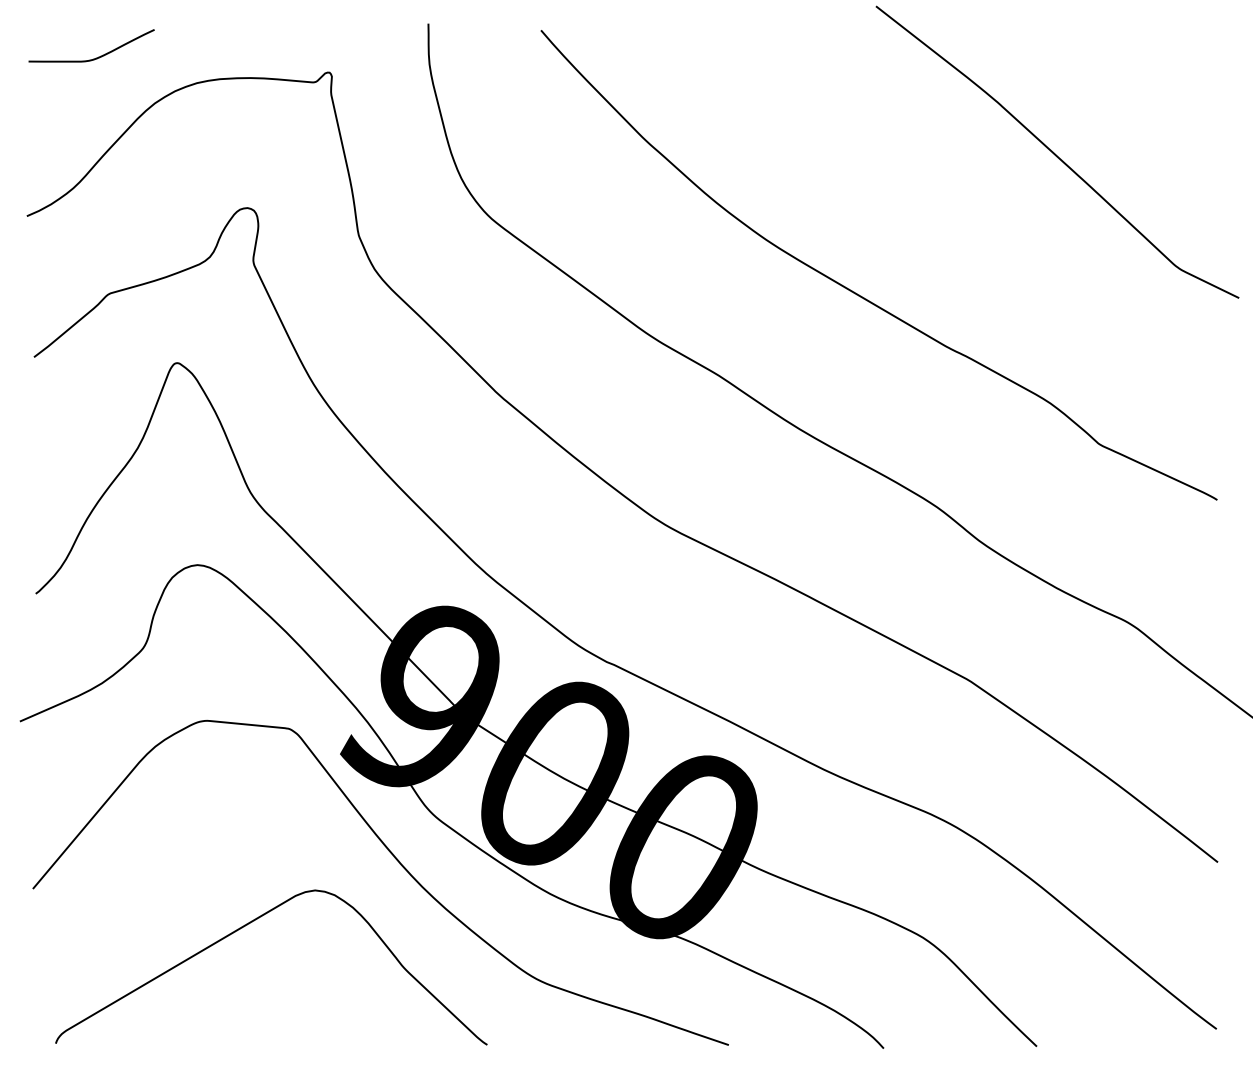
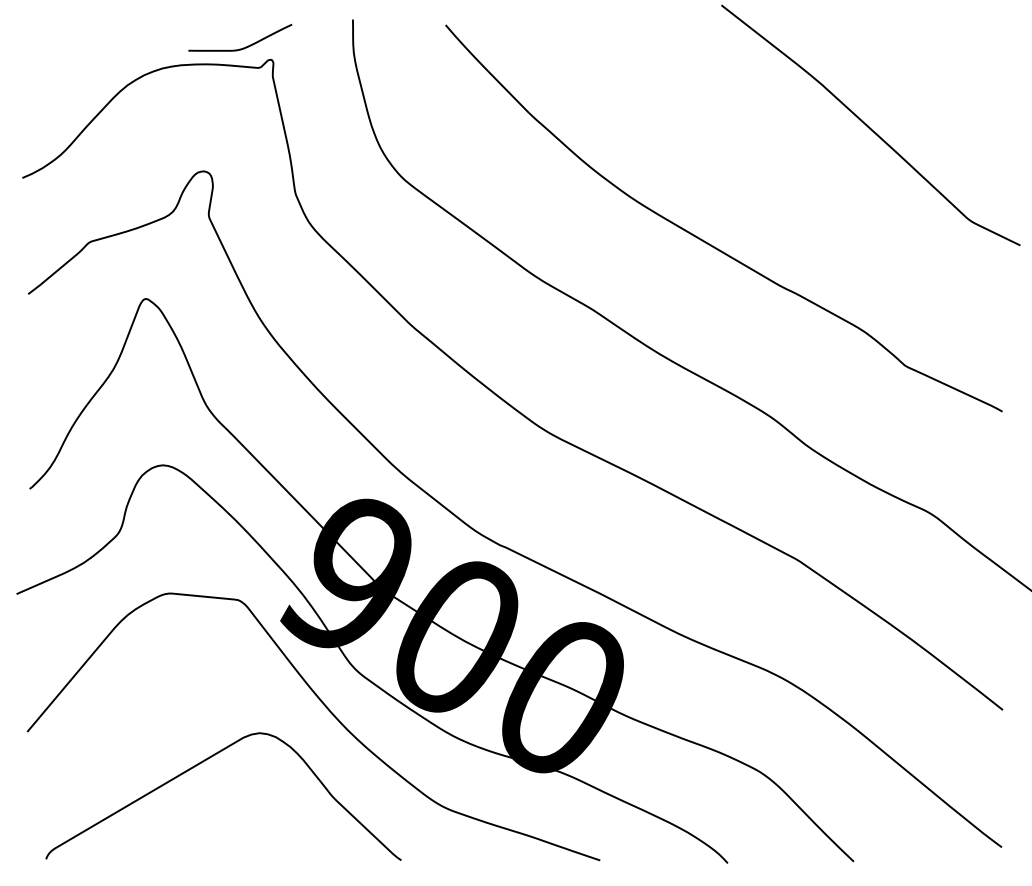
curve: (96, 57) -> (244, 47), moved

